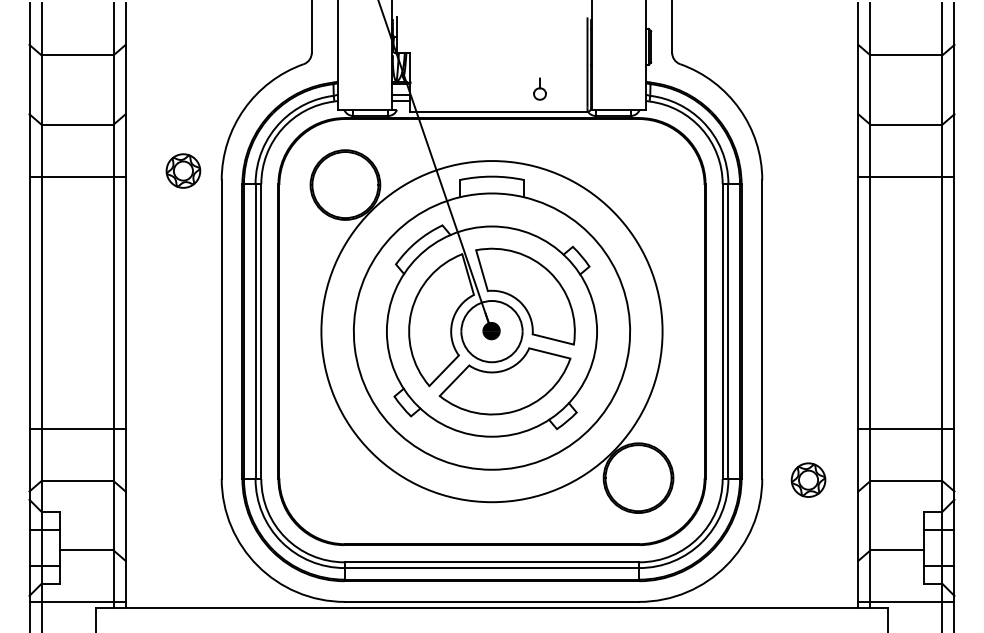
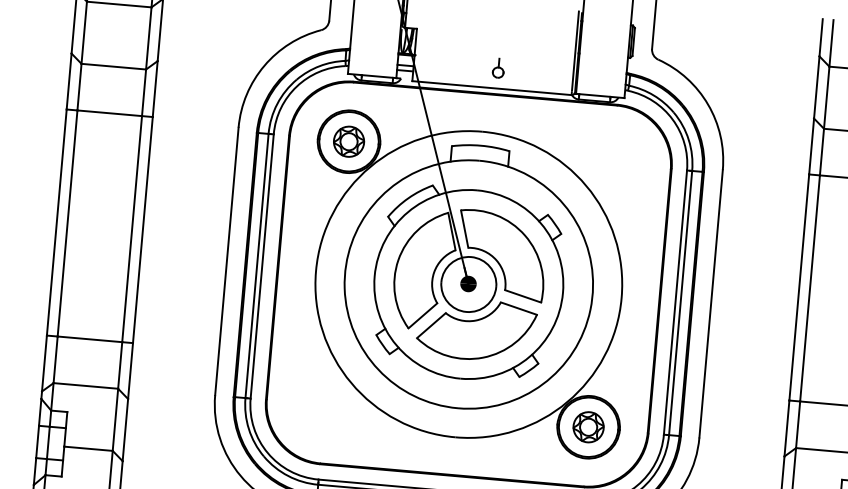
part: (539, 88) -> (498, 67), moved
part: (183, 170) -> (349, 141), moved
part: (808, 479) -> (588, 426), moved

